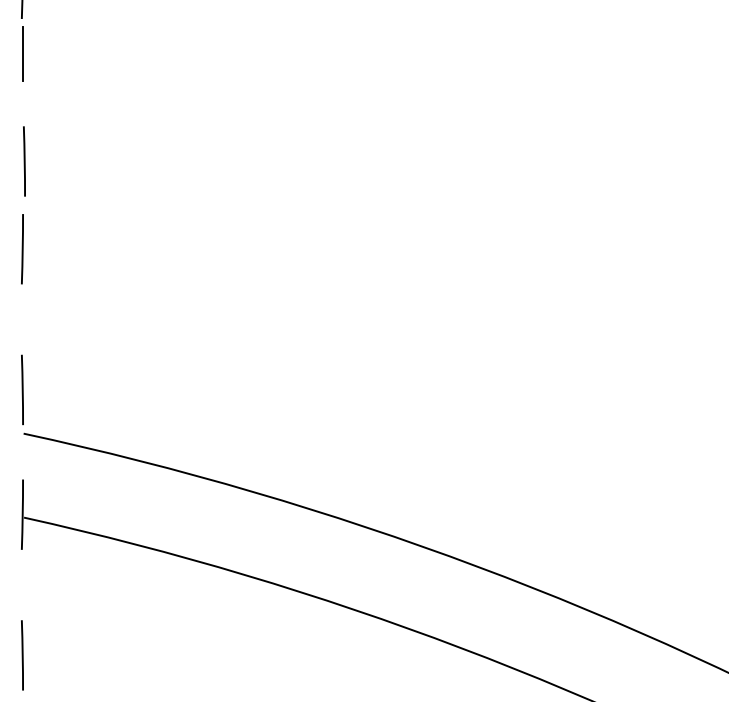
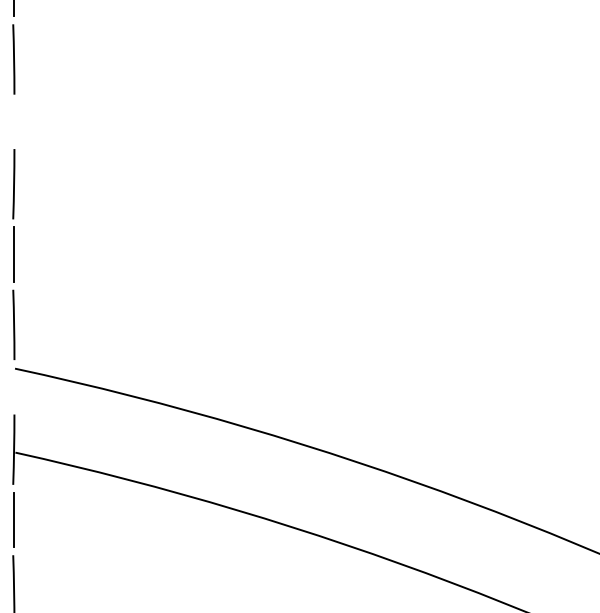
line: (24, 161) -> (13, 59), moved
line: (23, 319) -> (14, 254), added
line: (23, 584) -> (14, 519), added

